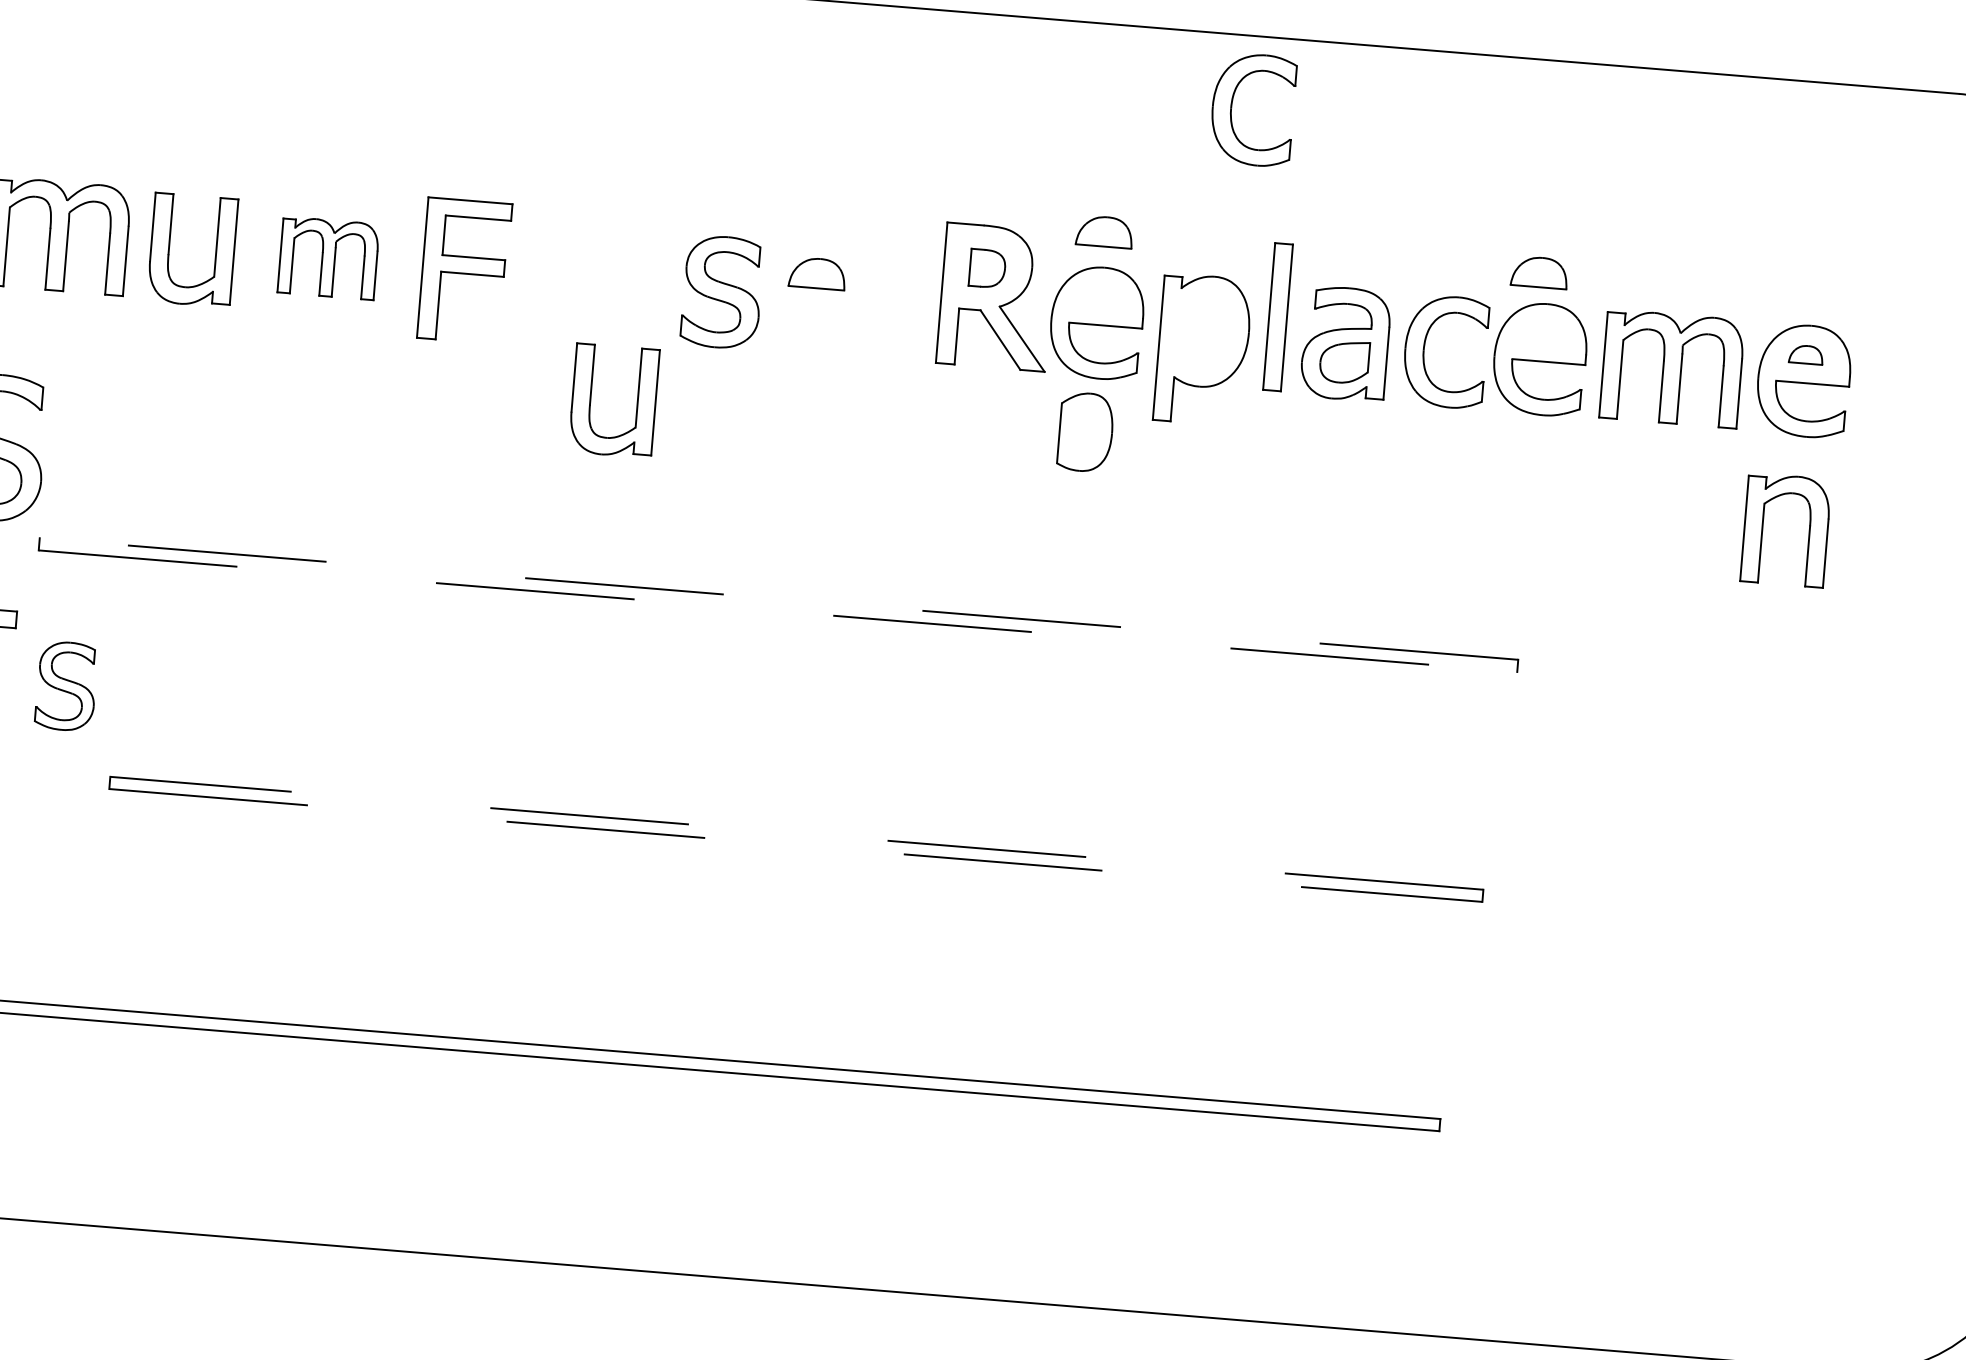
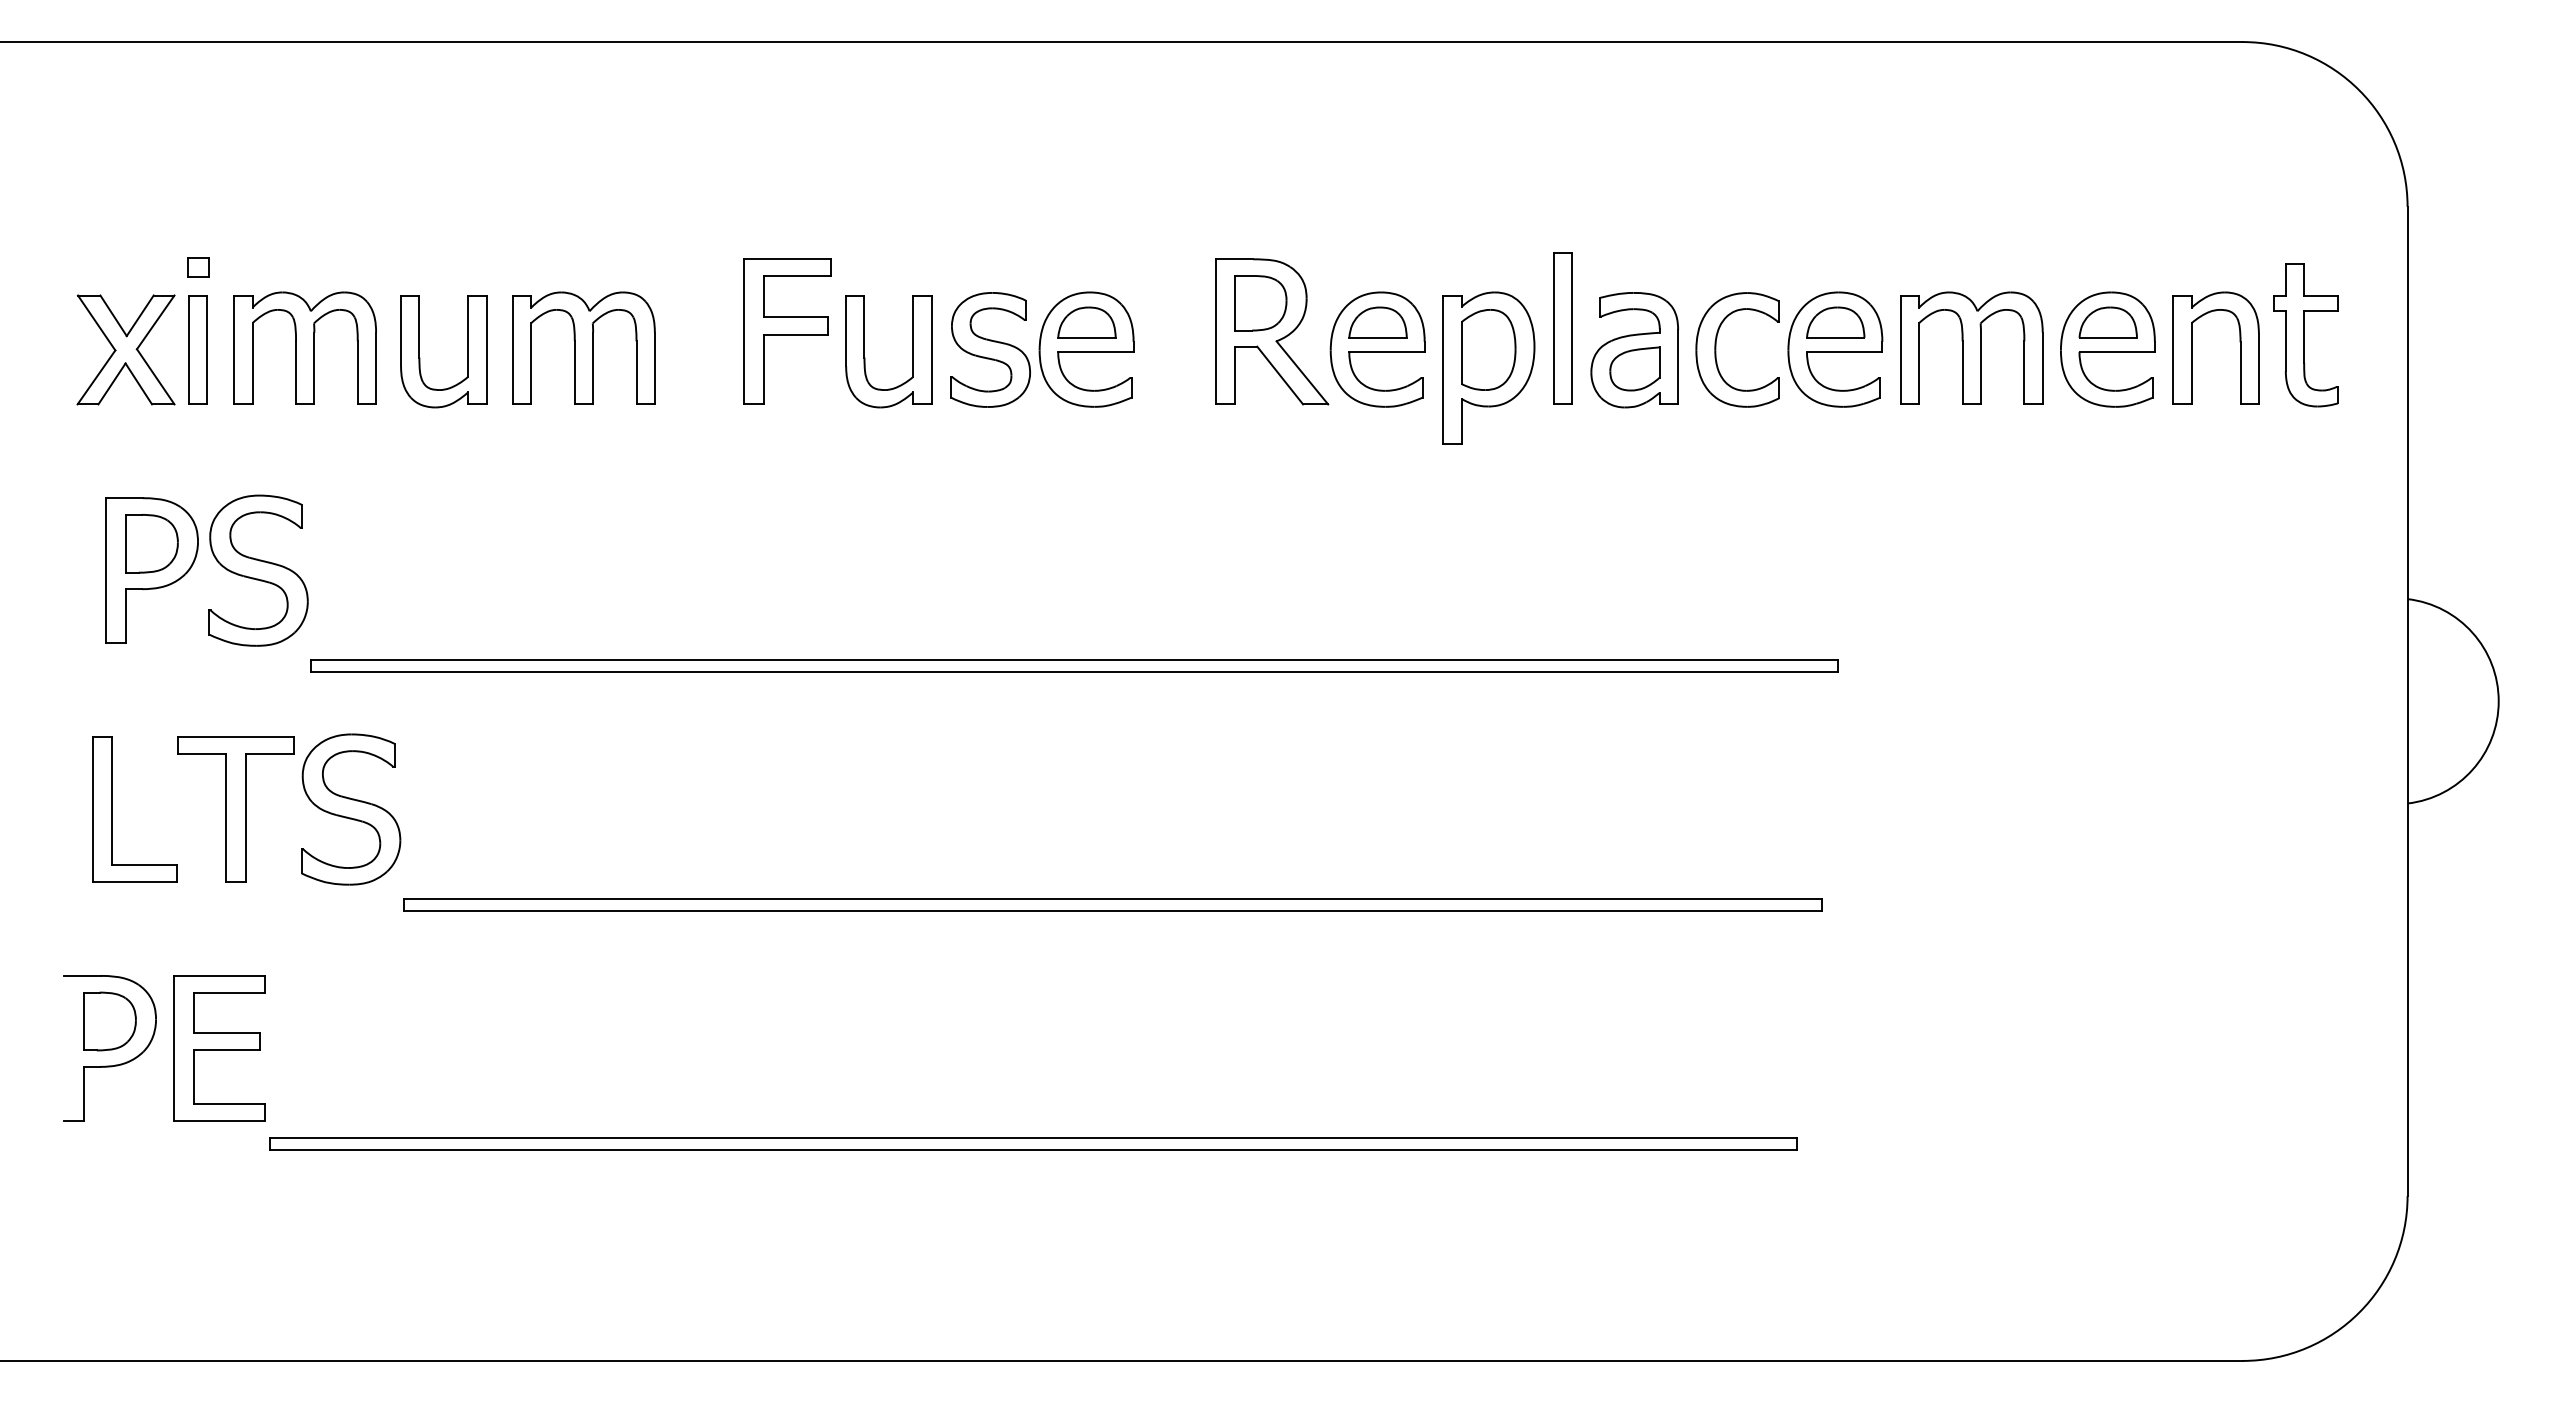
part: (1232, 107) -> (1498, 117), removed
part: (1104, 231) -> (1377, 322), moved
part: (328, 257) -> (583, 347), size x1.43
part: (987, 268) -> (1260, 303), size x1.43
part: (464, 270) -> (787, 331), moved
part: (1539, 272) -> (1835, 322), moved
part: (815, 299) -> (1086, 349), added
part: (1805, 354) -> (2107, 322), size x1.67
part: (590, 404) -> (865, 357), moved
part: (1085, 431) -> (1488, 349), moved
part: (1763, 527) -> (2192, 347), moved
line: (778, 598) -> (1074, 659), dashed -> solid
line: (777, 611) -> (1074, 672), dashed -> solid
part: (66, 686) -> (351, 809), size x1.67
line: (796, 833) -> (1112, 898), dashed -> solid
line: (796, 845) -> (1113, 911), dashed -> solid

